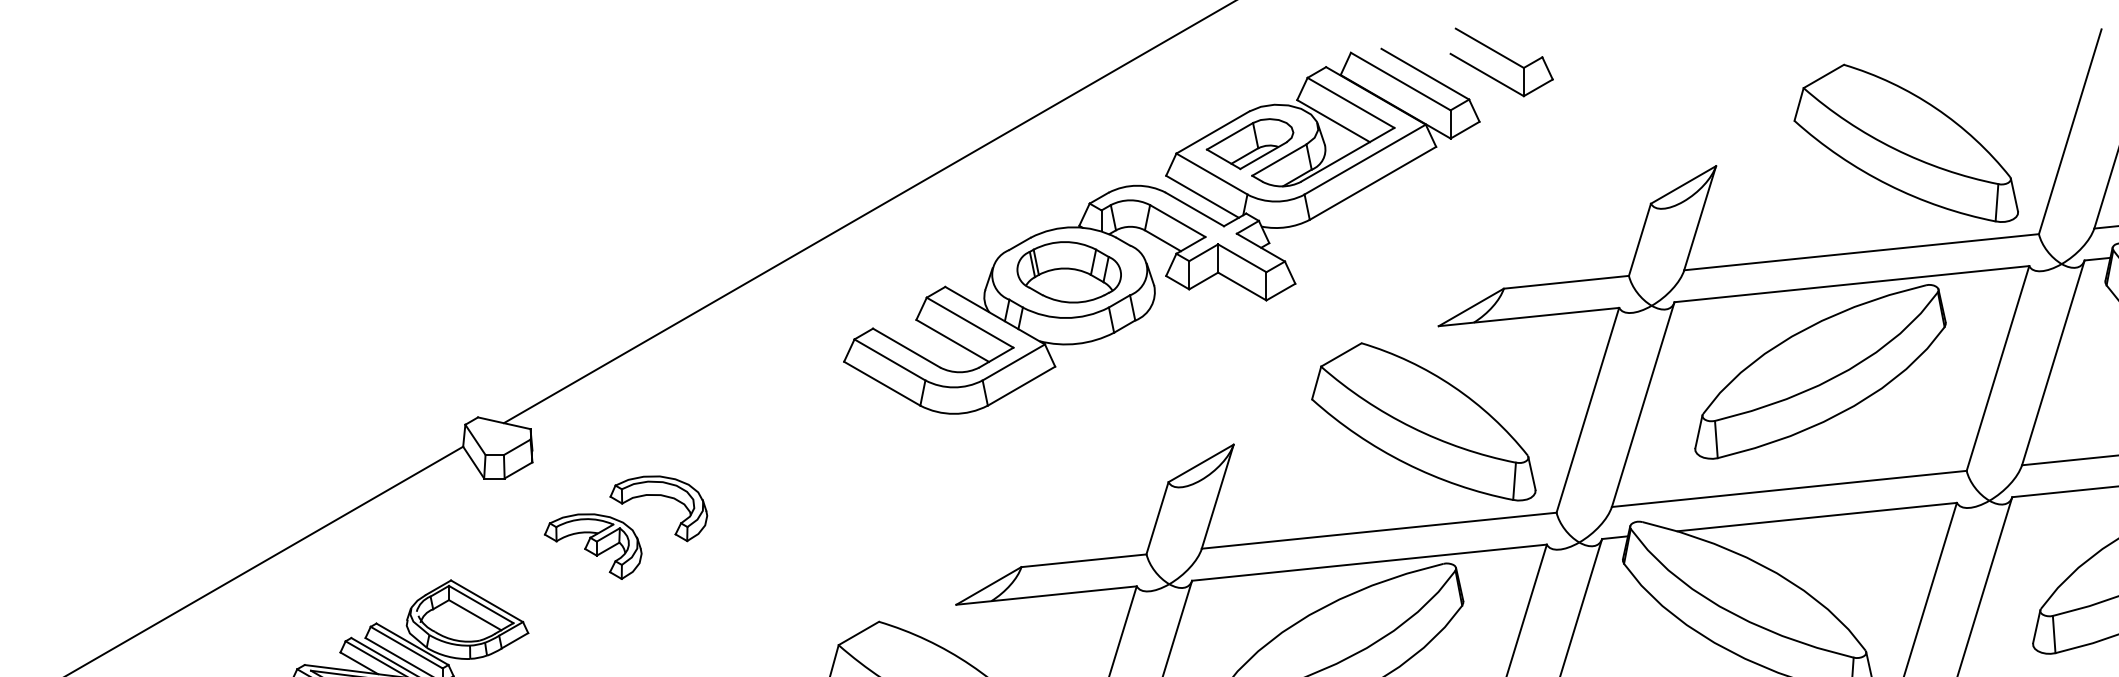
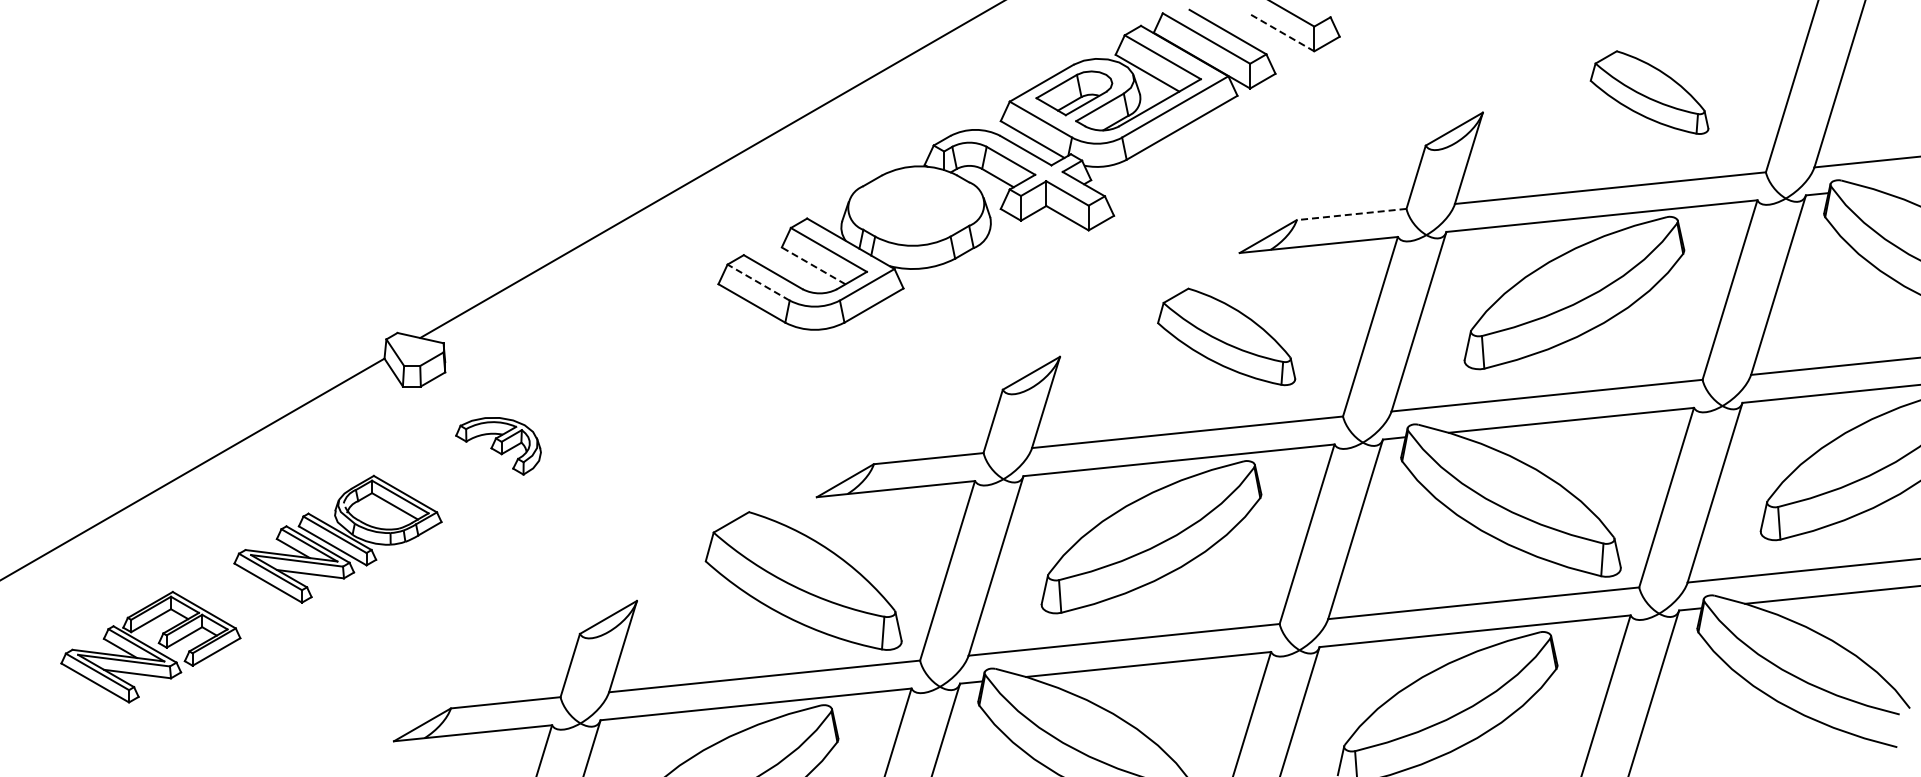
line: (1486, 74) -> (1281, 32), solid -> dashed
part: (1906, 143) -> (1649, 92), size x0.6
part: (1068, 272) -> (915, 205), removed
line: (1566, 282) -> (1351, 214), solid -> dashed
line: (952, 340) -> (813, 265), solid -> dashed
line: (889, 359) -> (758, 282), solid -> dashed
part: (1423, 421) -> (1226, 336), size x0.7
part: (661, 496) -> (558, 402), removed

